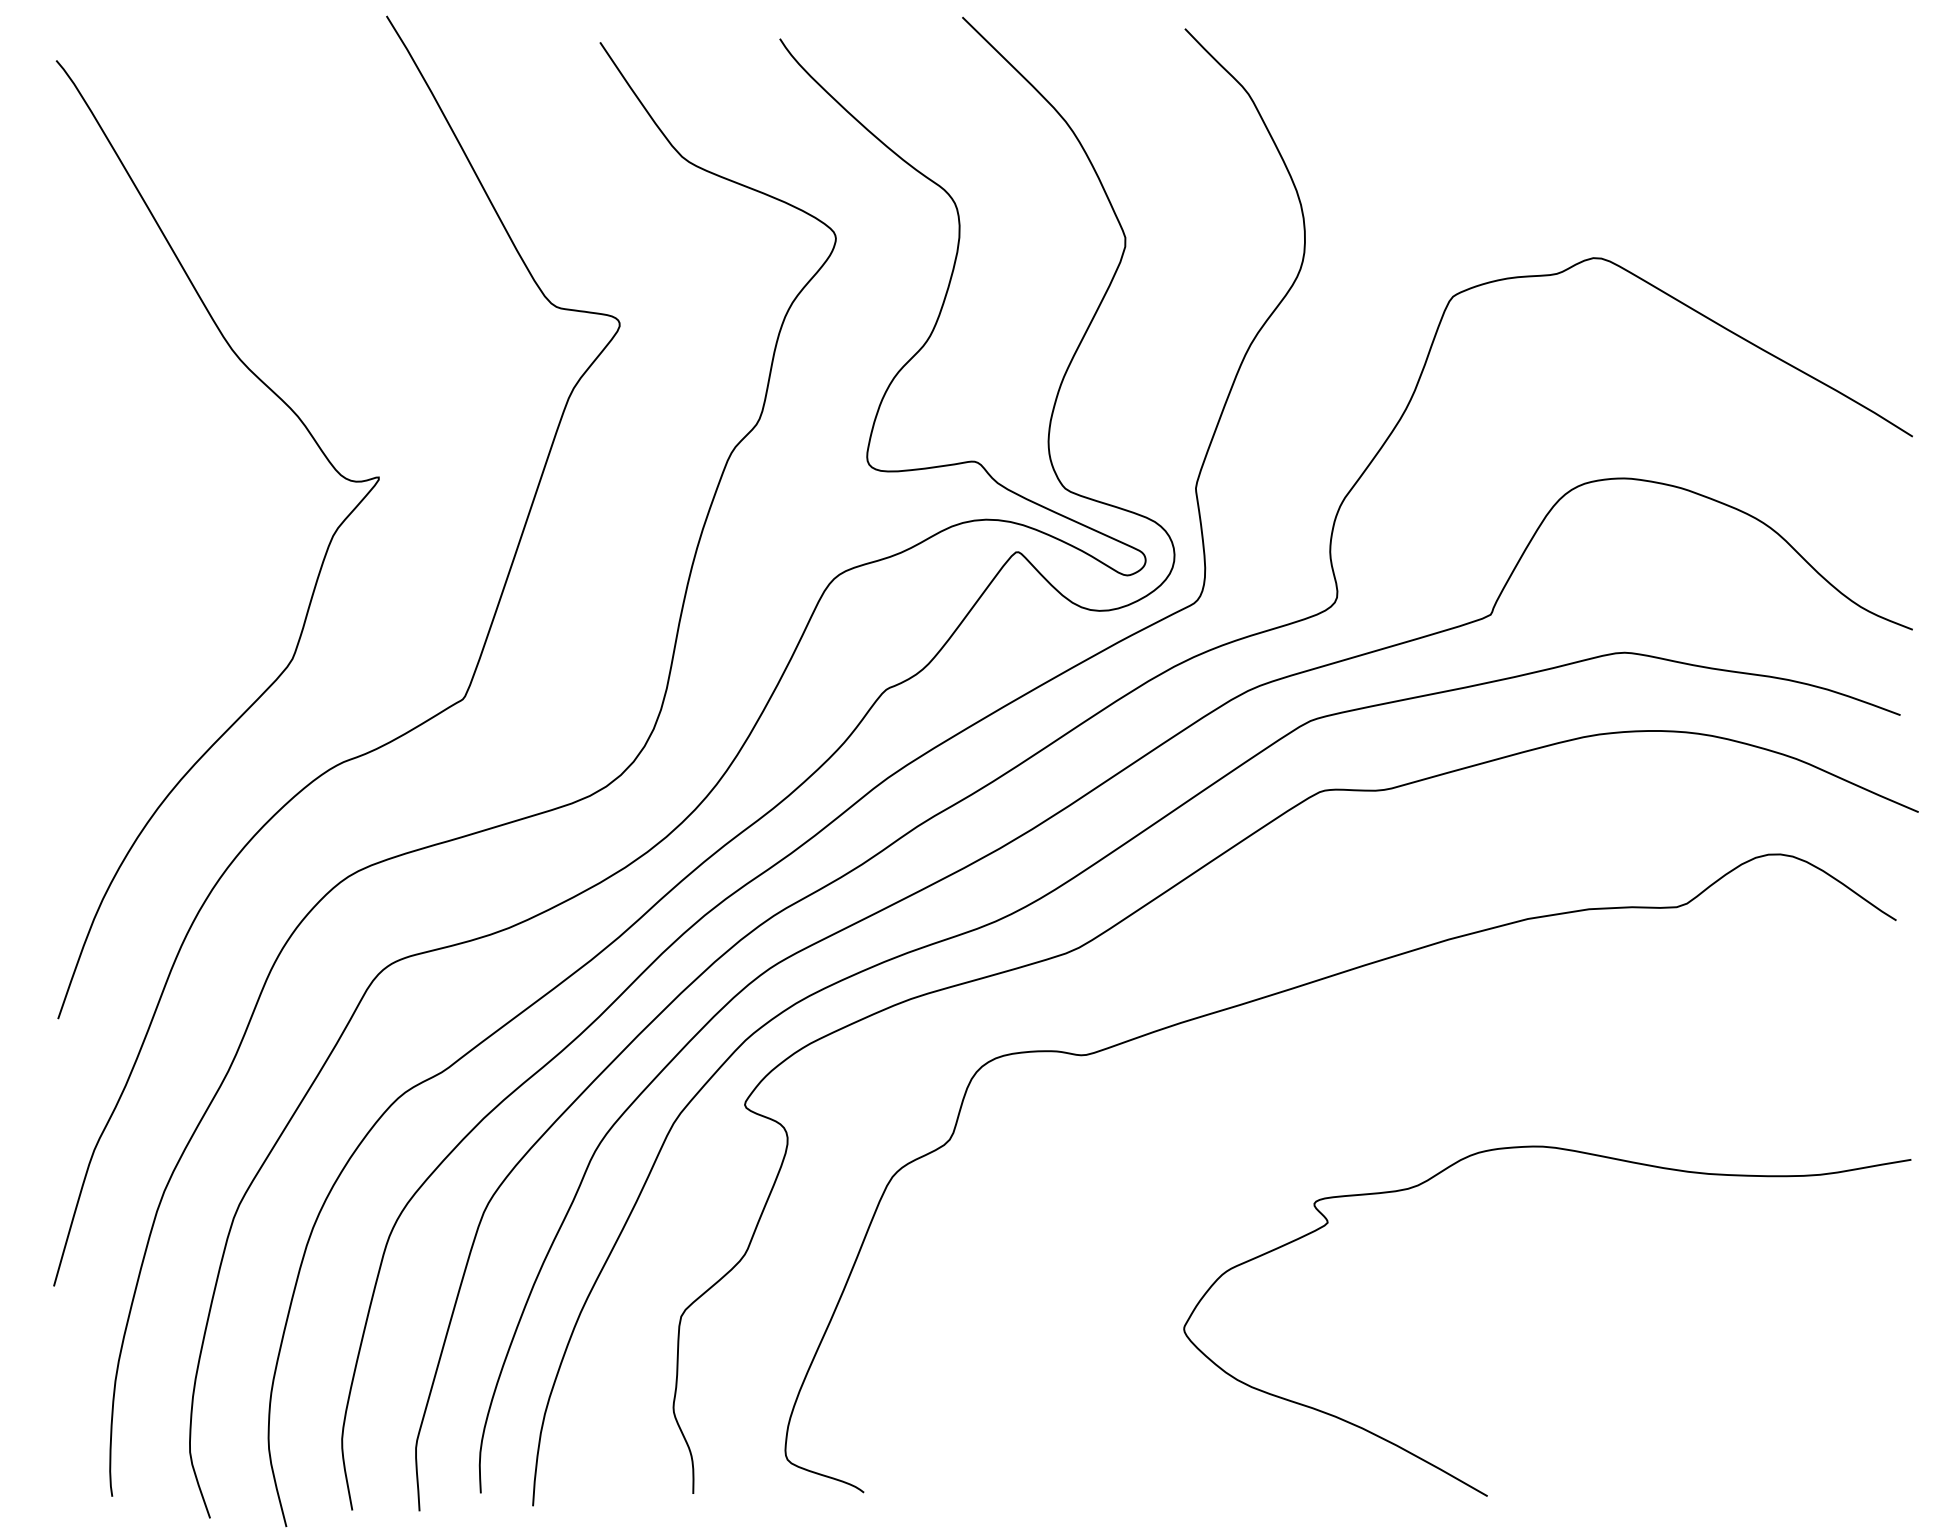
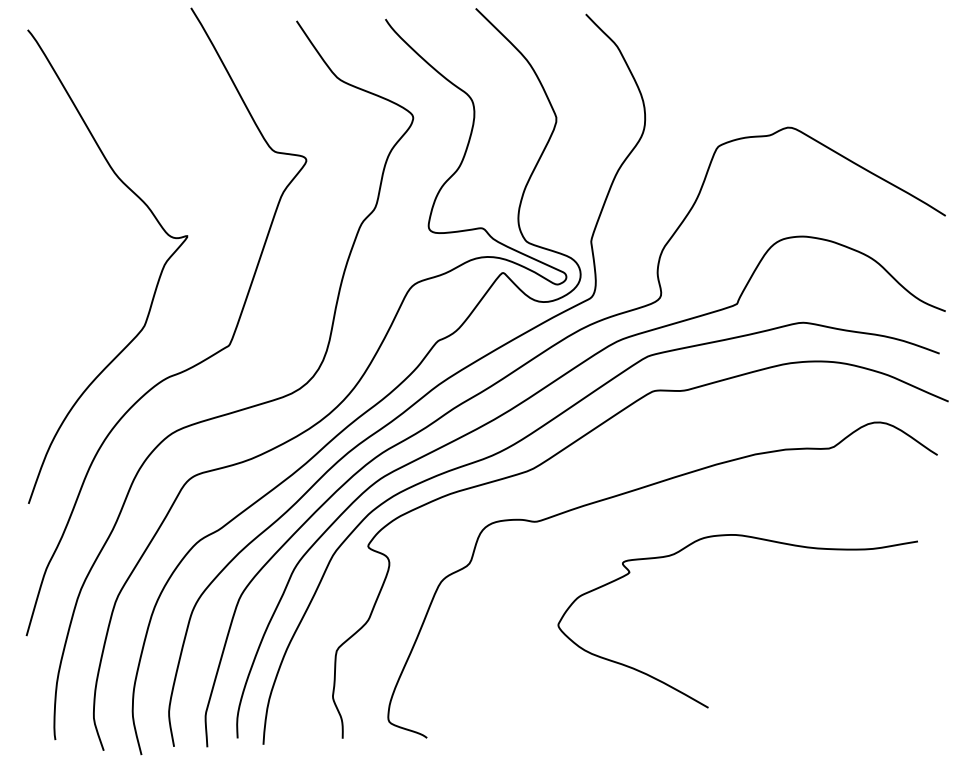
curve: (1576, 1153) -> (752, 538), moved

